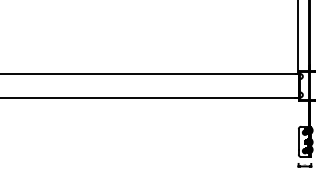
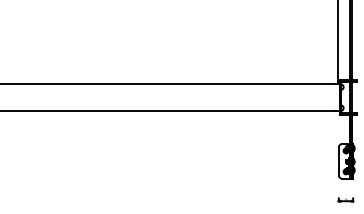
part: (304, 164) -> (345, 199), moved

